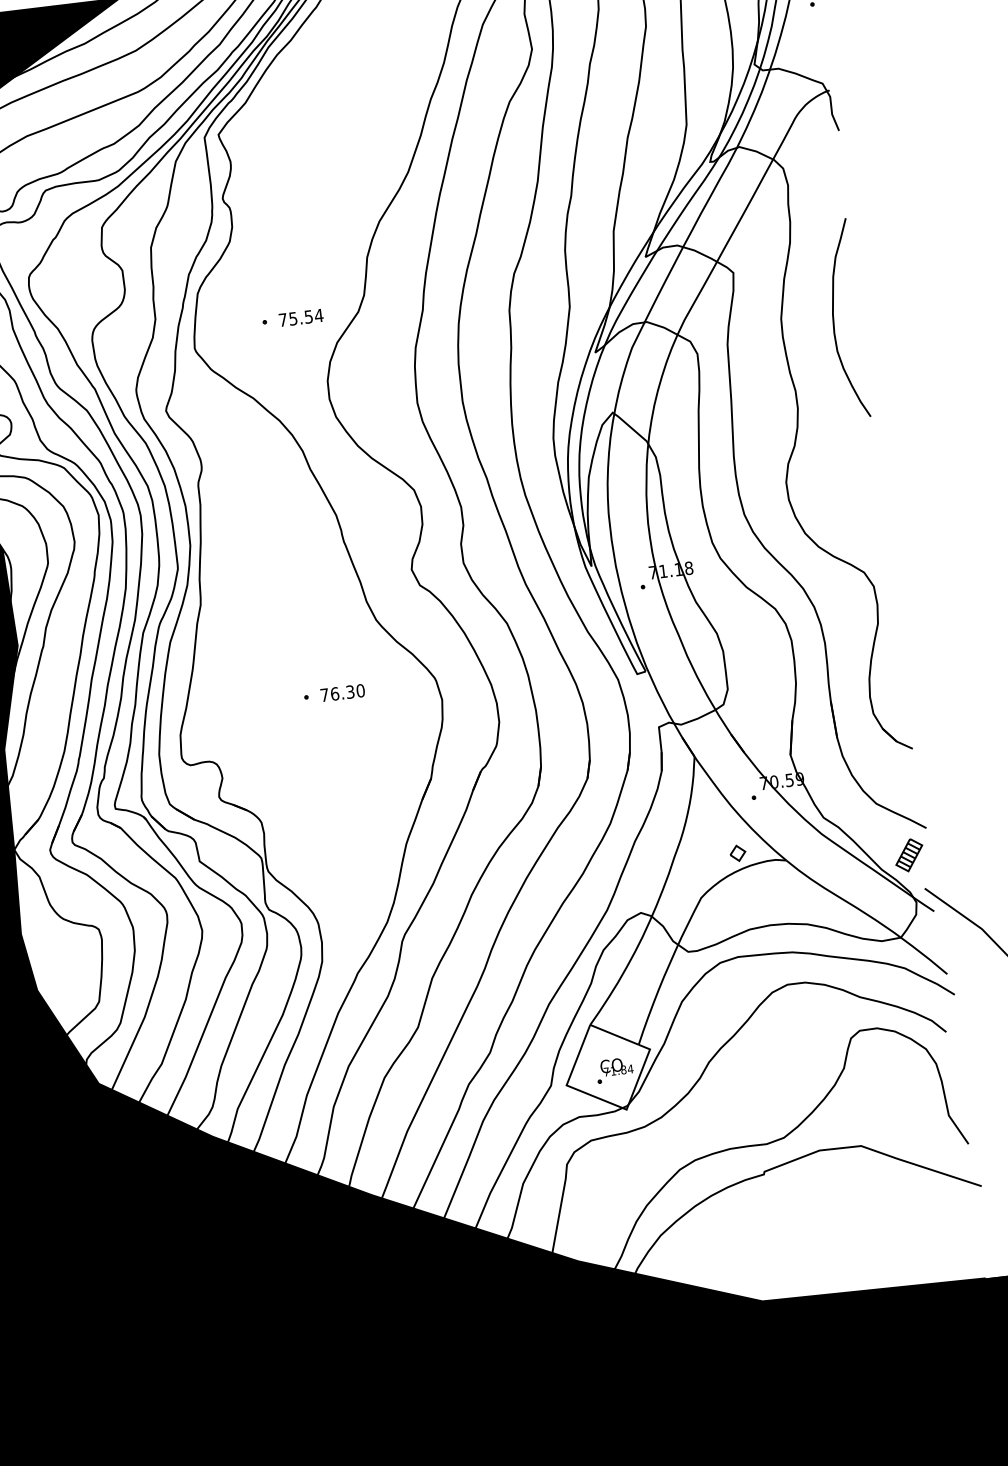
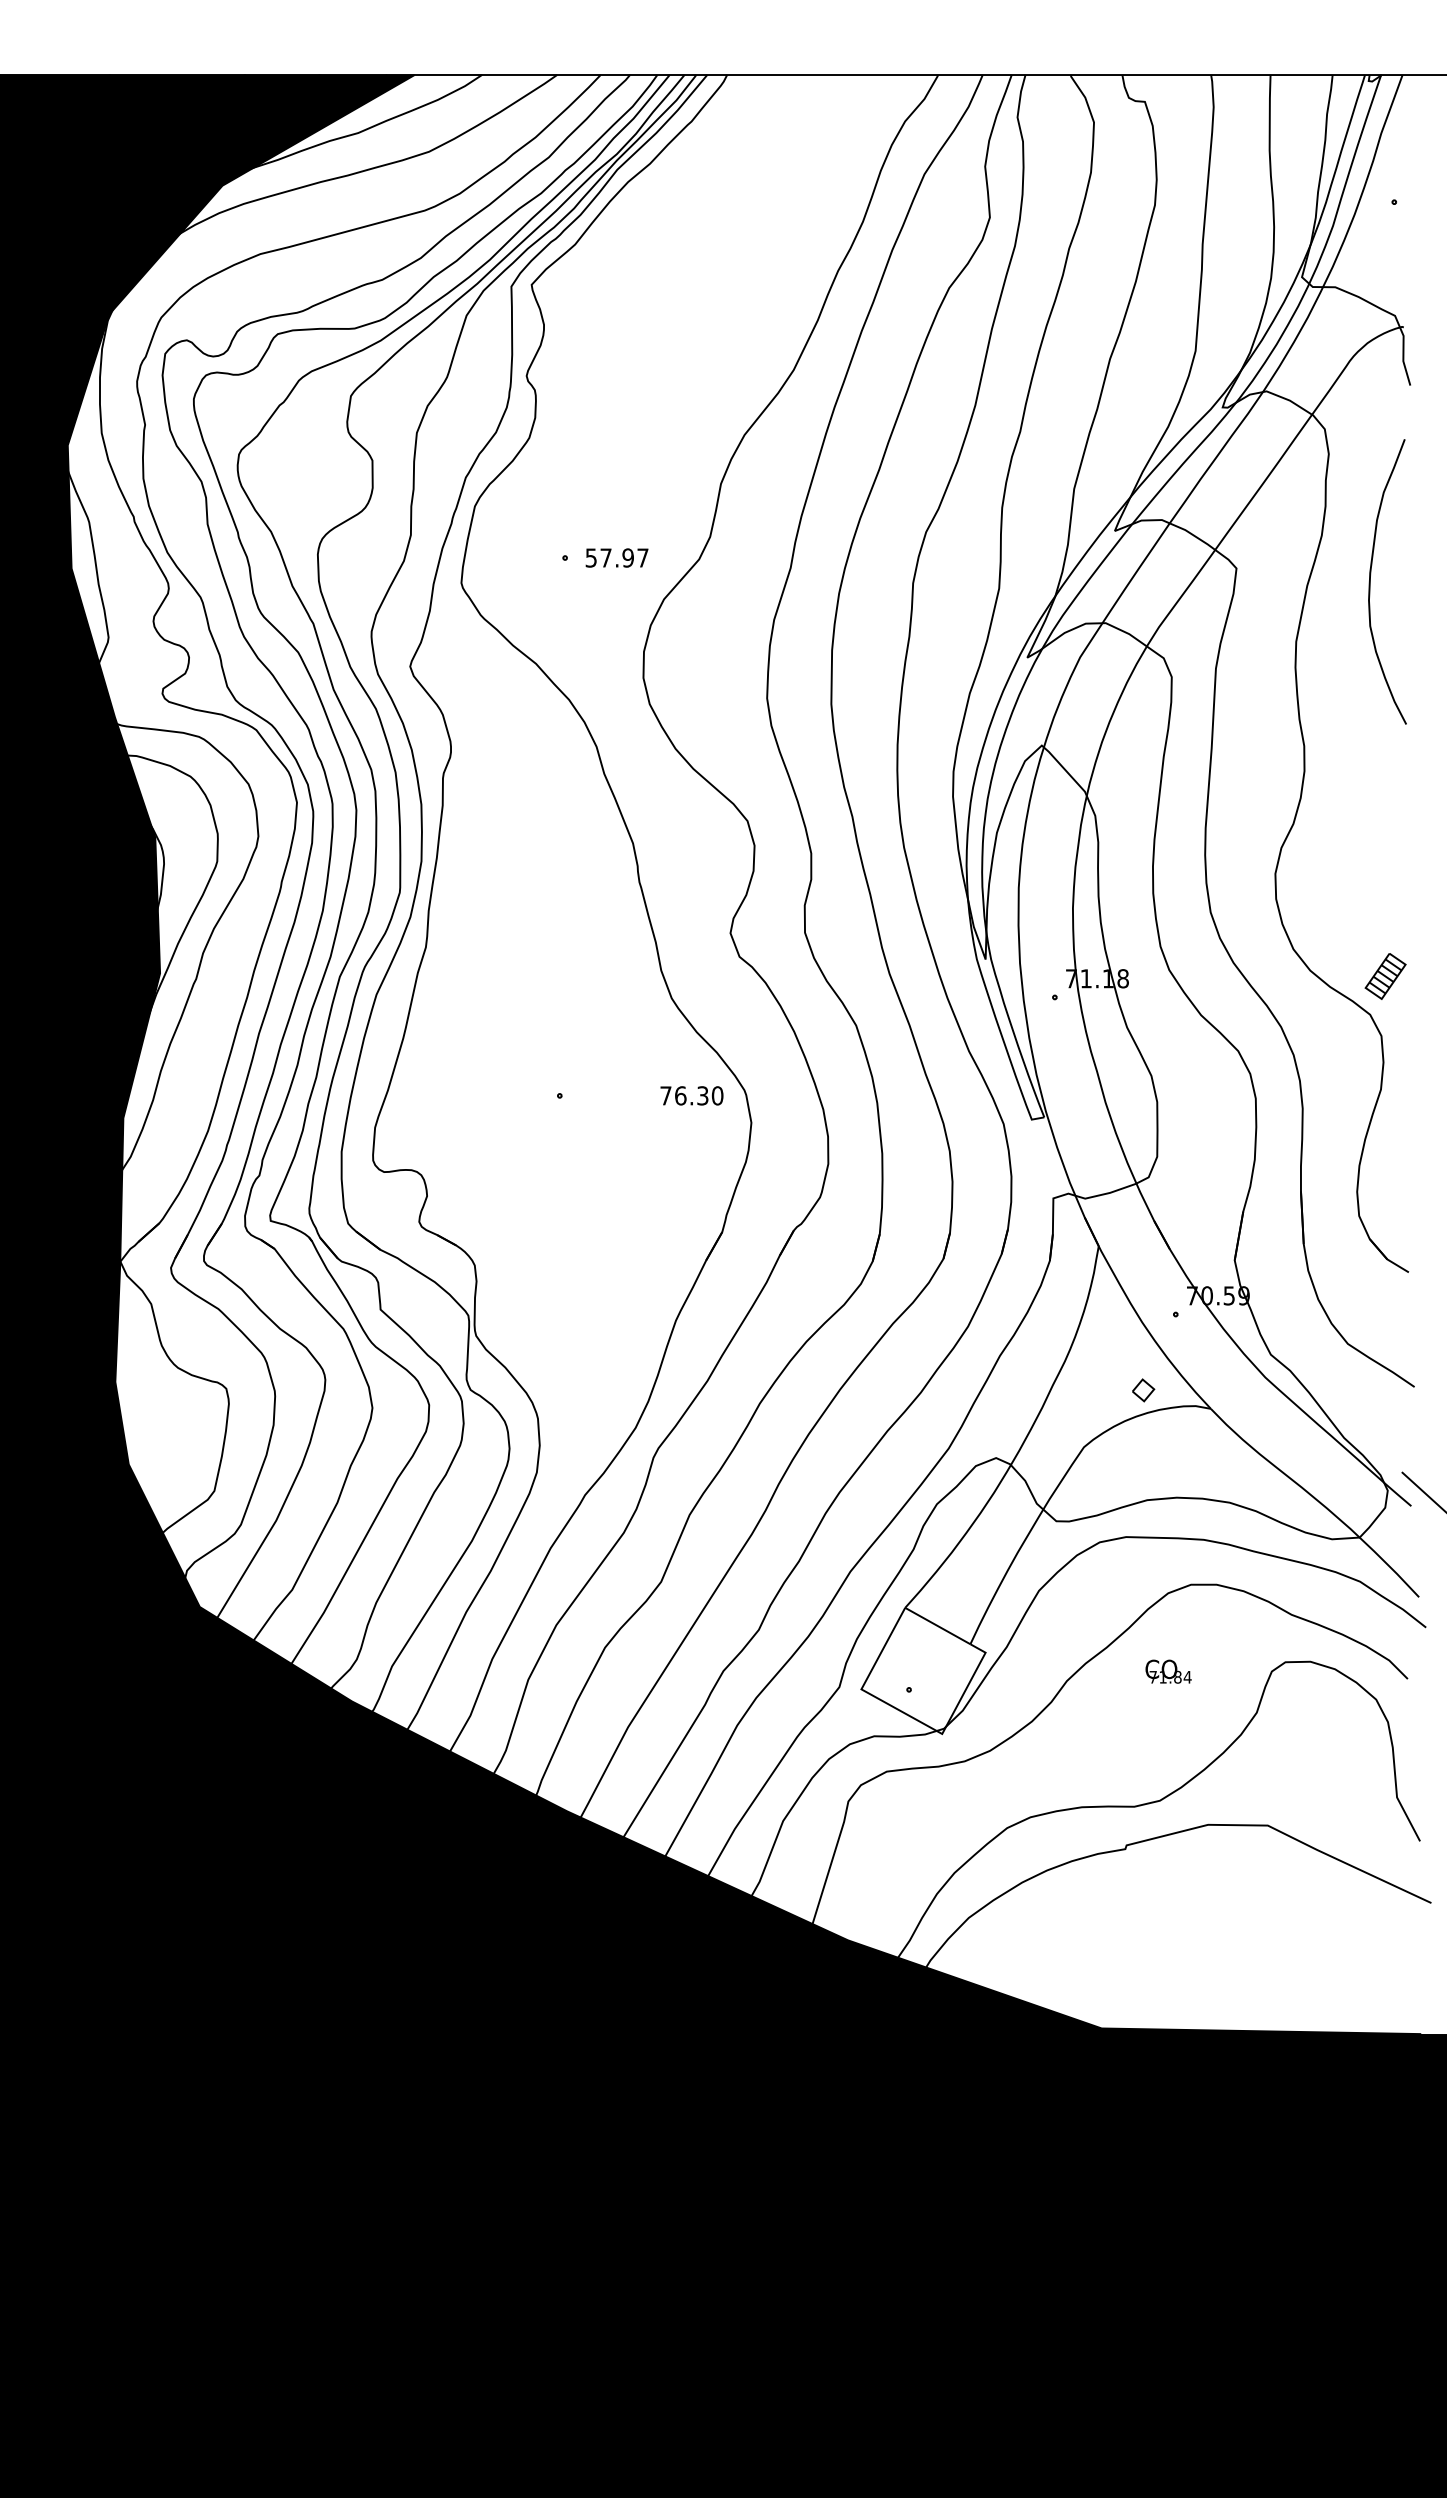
text: (301, 317) -> (617, 557), 75.54 -> 57.97
curve: (833, 320) -> (1370, 581), moved
text: (342, 692) -> (691, 1095), moved
part: (909, 855) -> (1385, 976), moved
text: (616, 1066) -> (1168, 1671), moved

